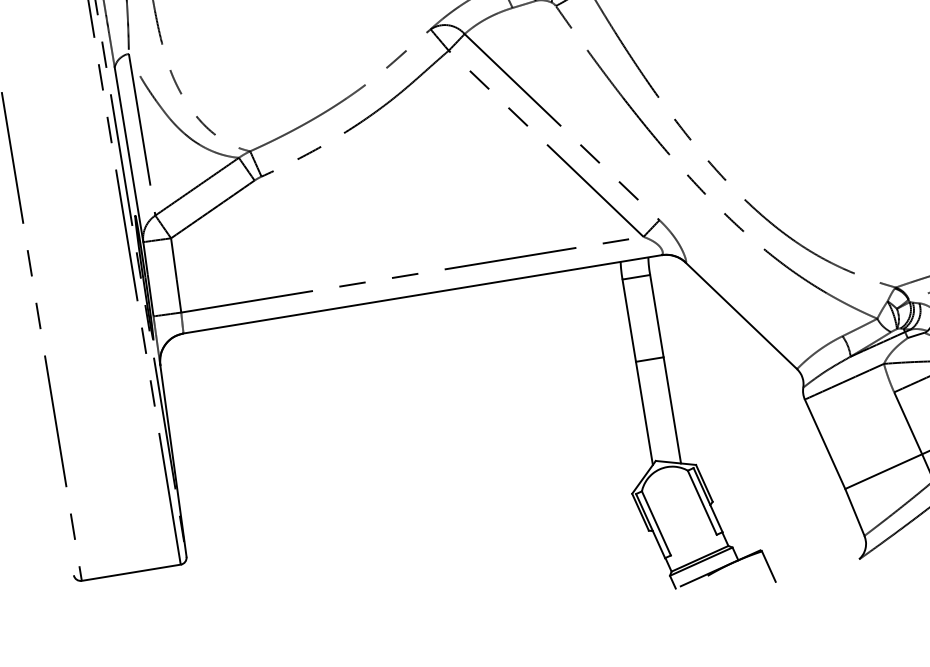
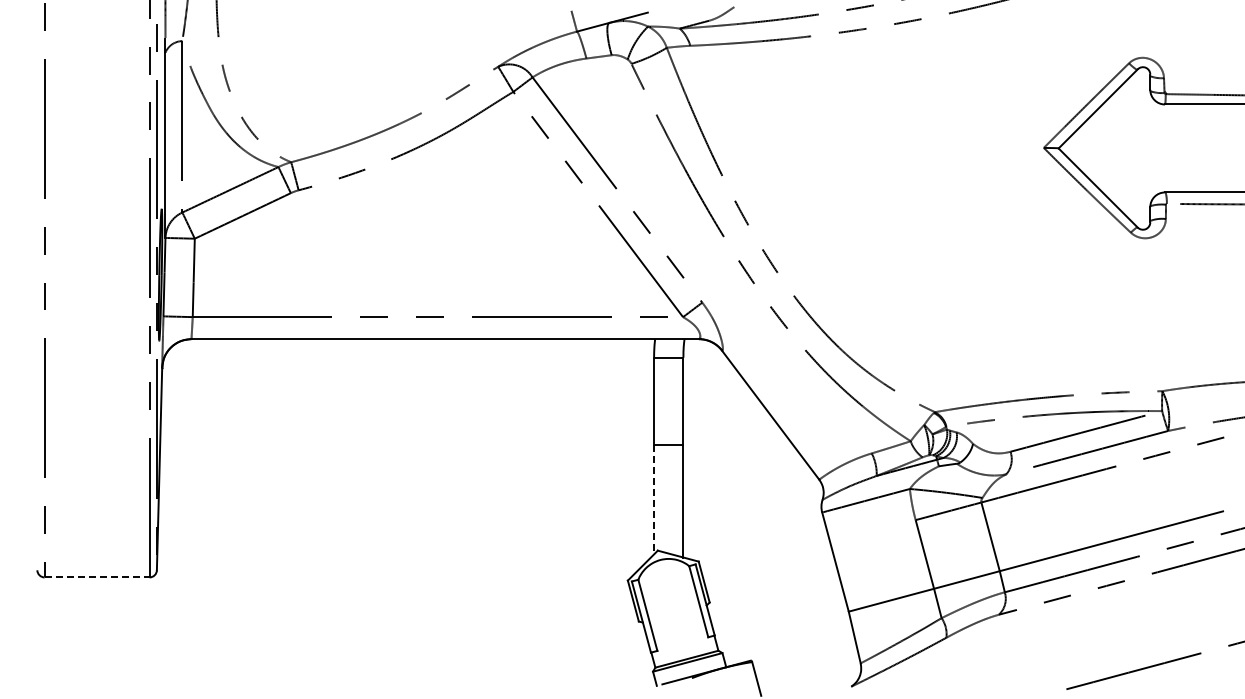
line: (644, 413) -> (654, 499), solid -> dashed
line: (131, 572) -> (97, 577), solid -> dashed

